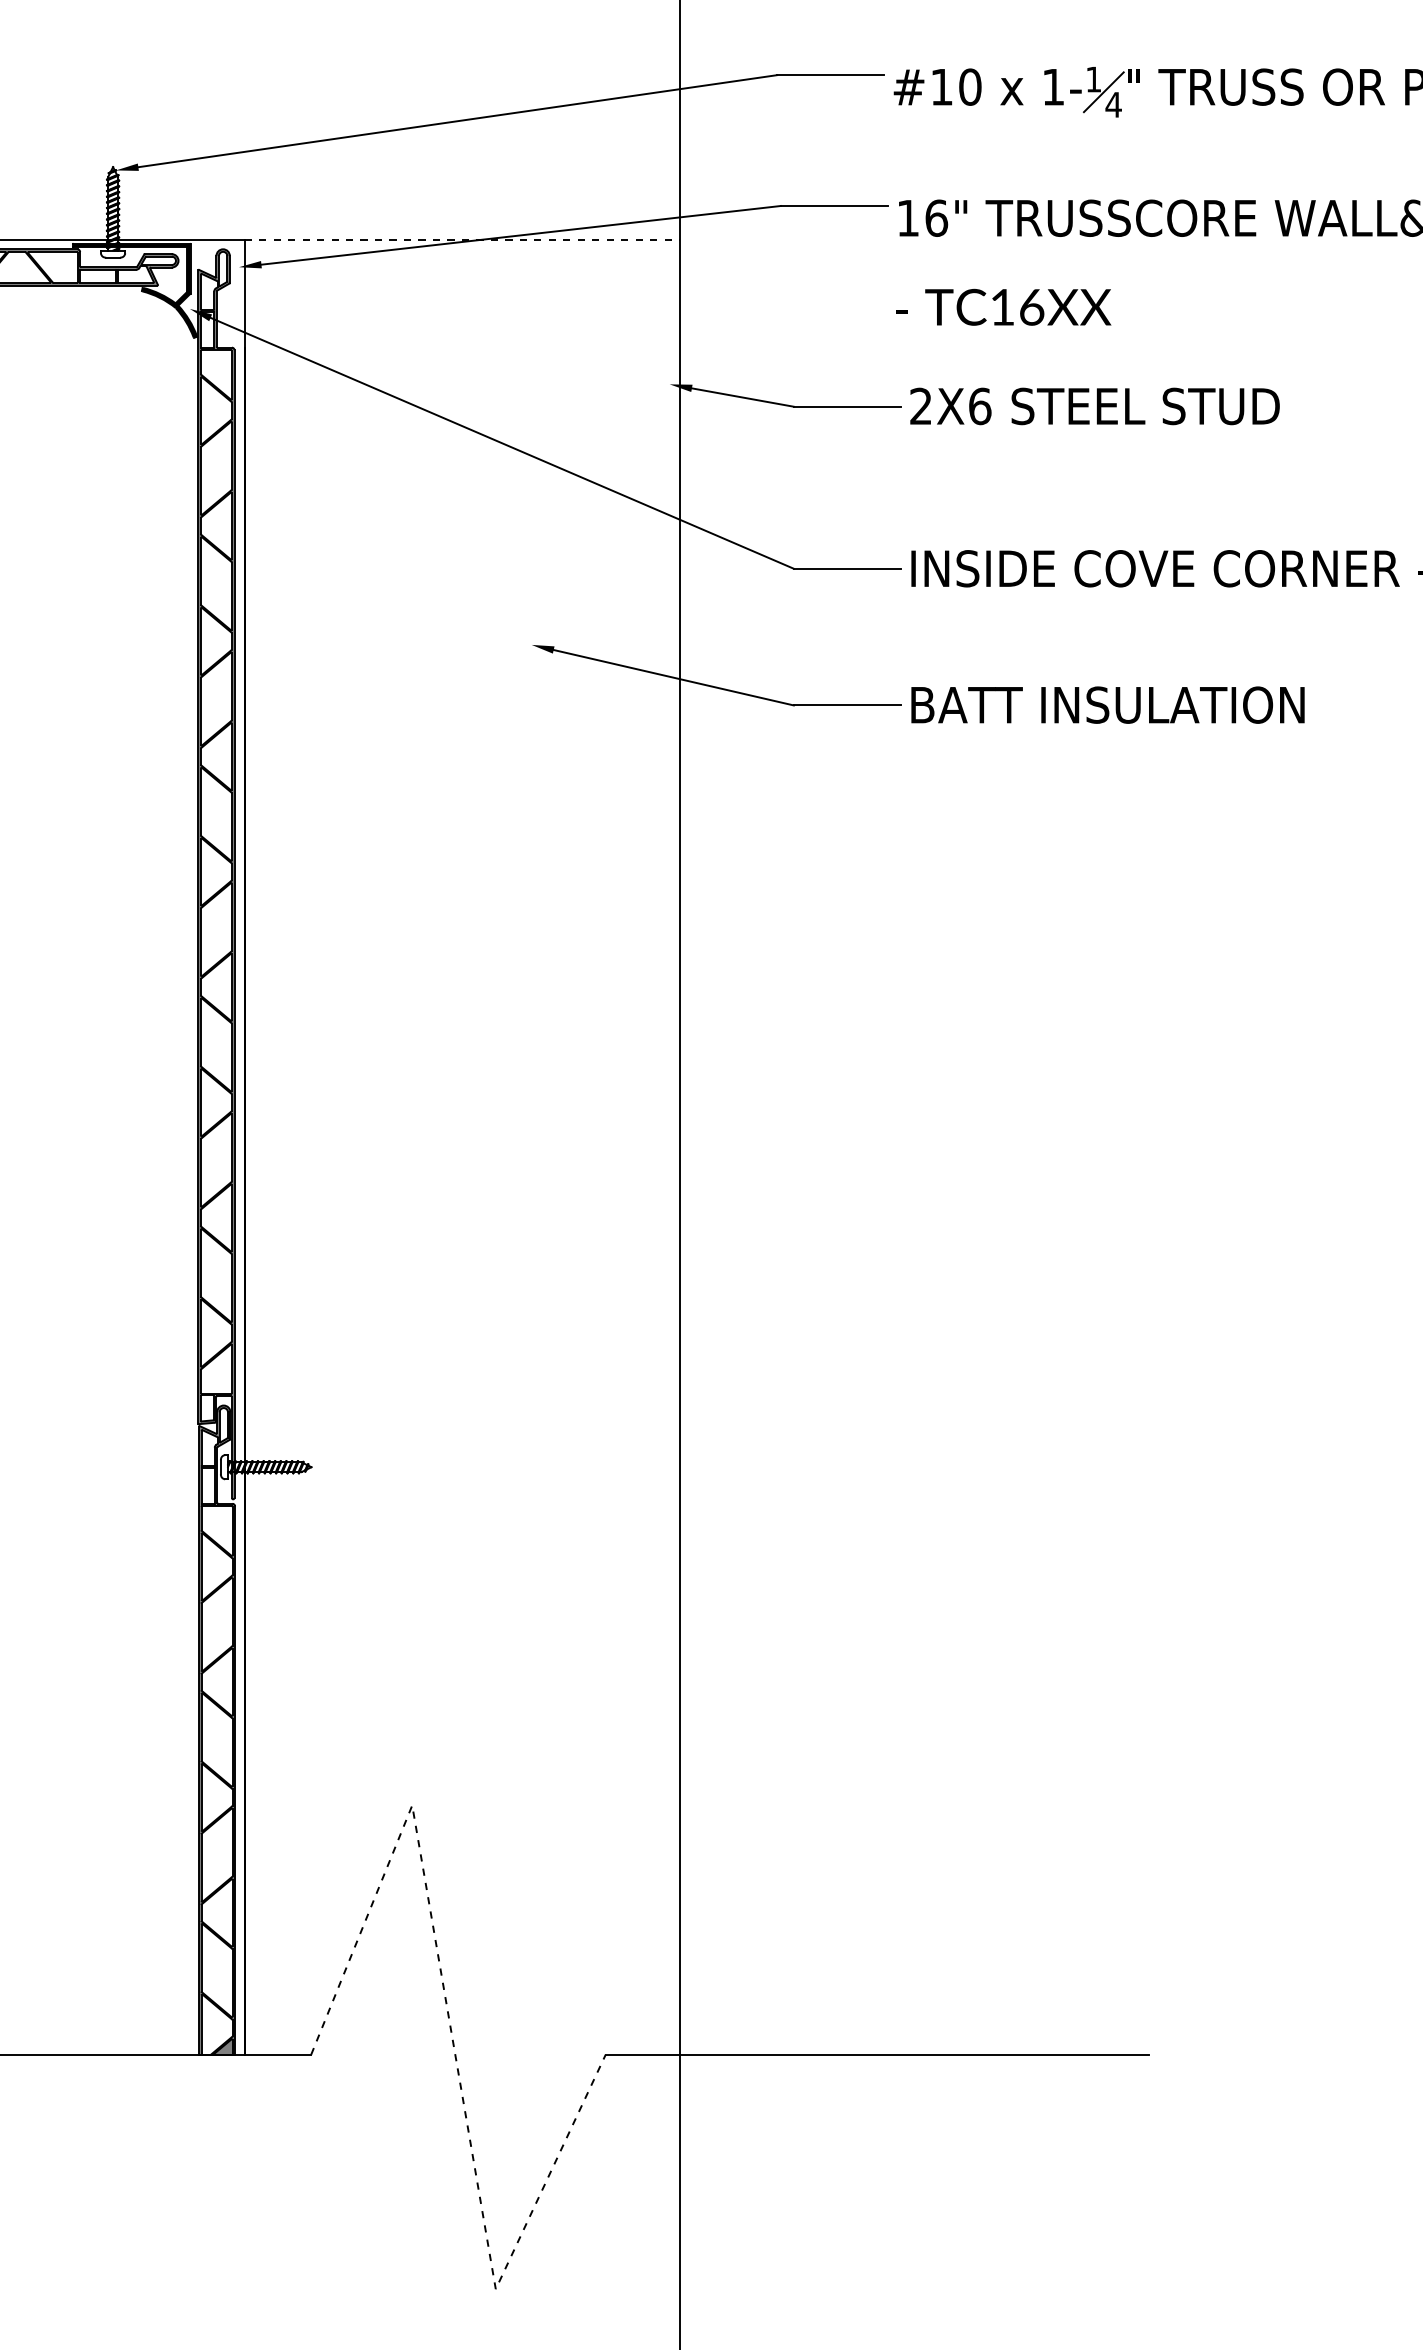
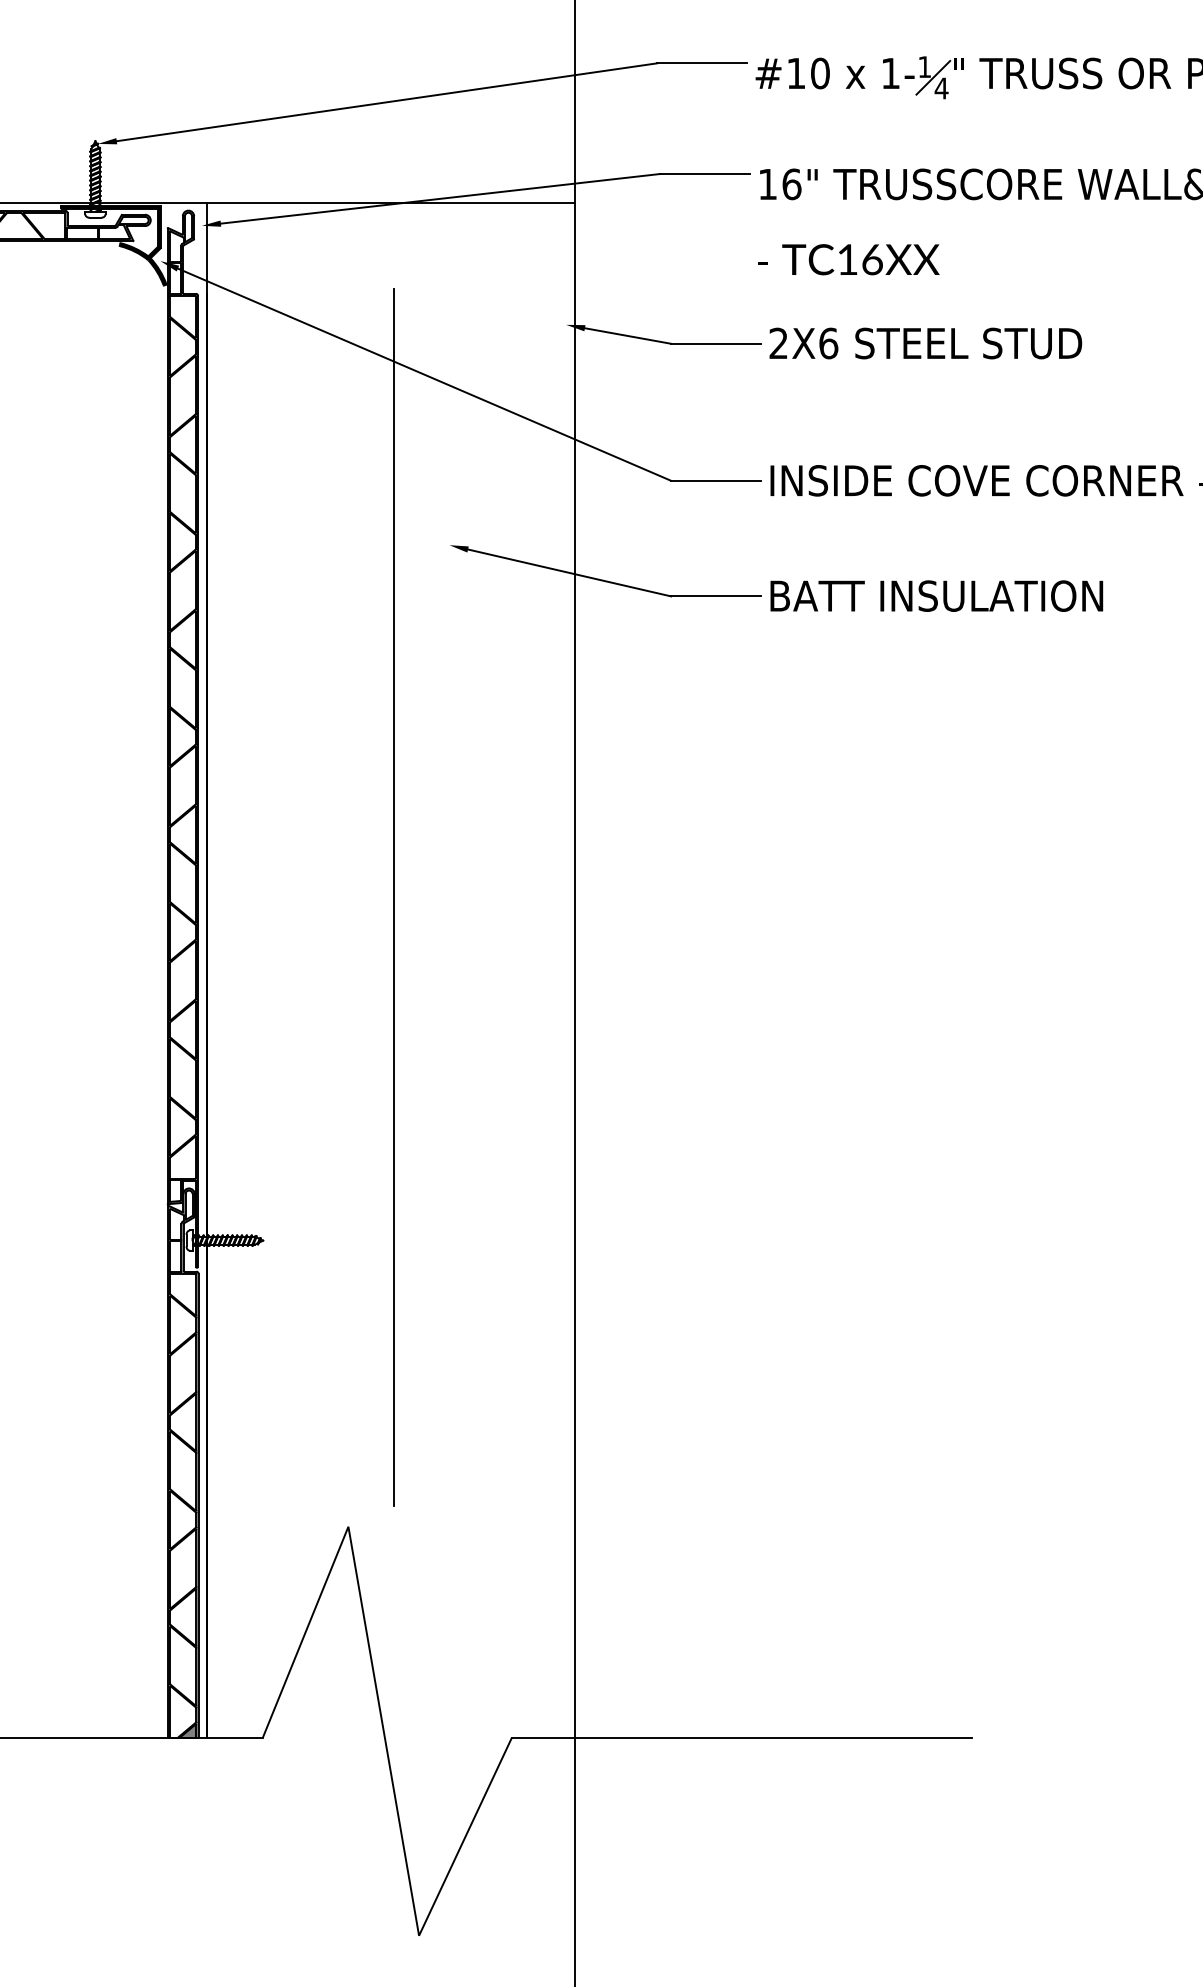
line: (462, 240) -> (390, 203), dashed -> solid
line: (466, 1061) -> (394, 897), added
line: (453, 2042) -> (383, 1727), dashed -> solid

